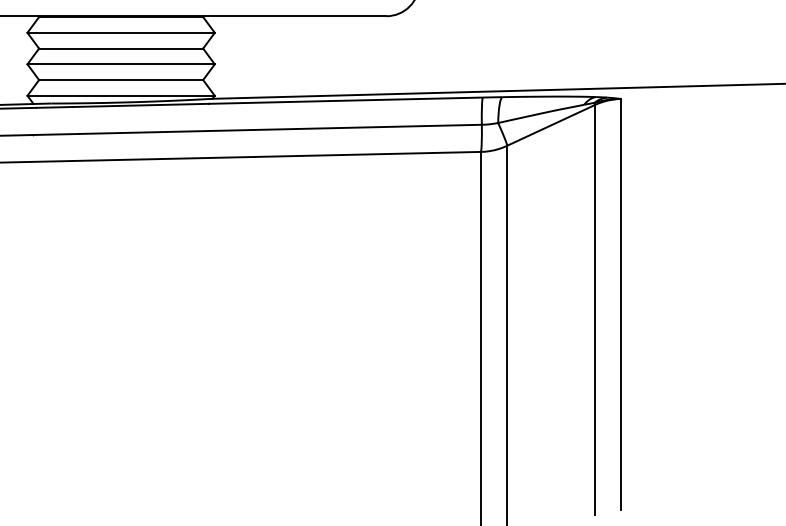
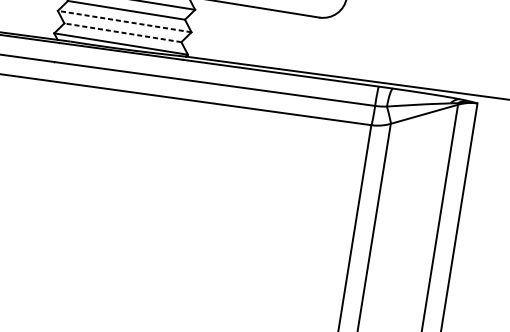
line: (121, 64) -> (124, 21), solid -> dashed
line: (120, 80) -> (122, 33), solid -> dashed

